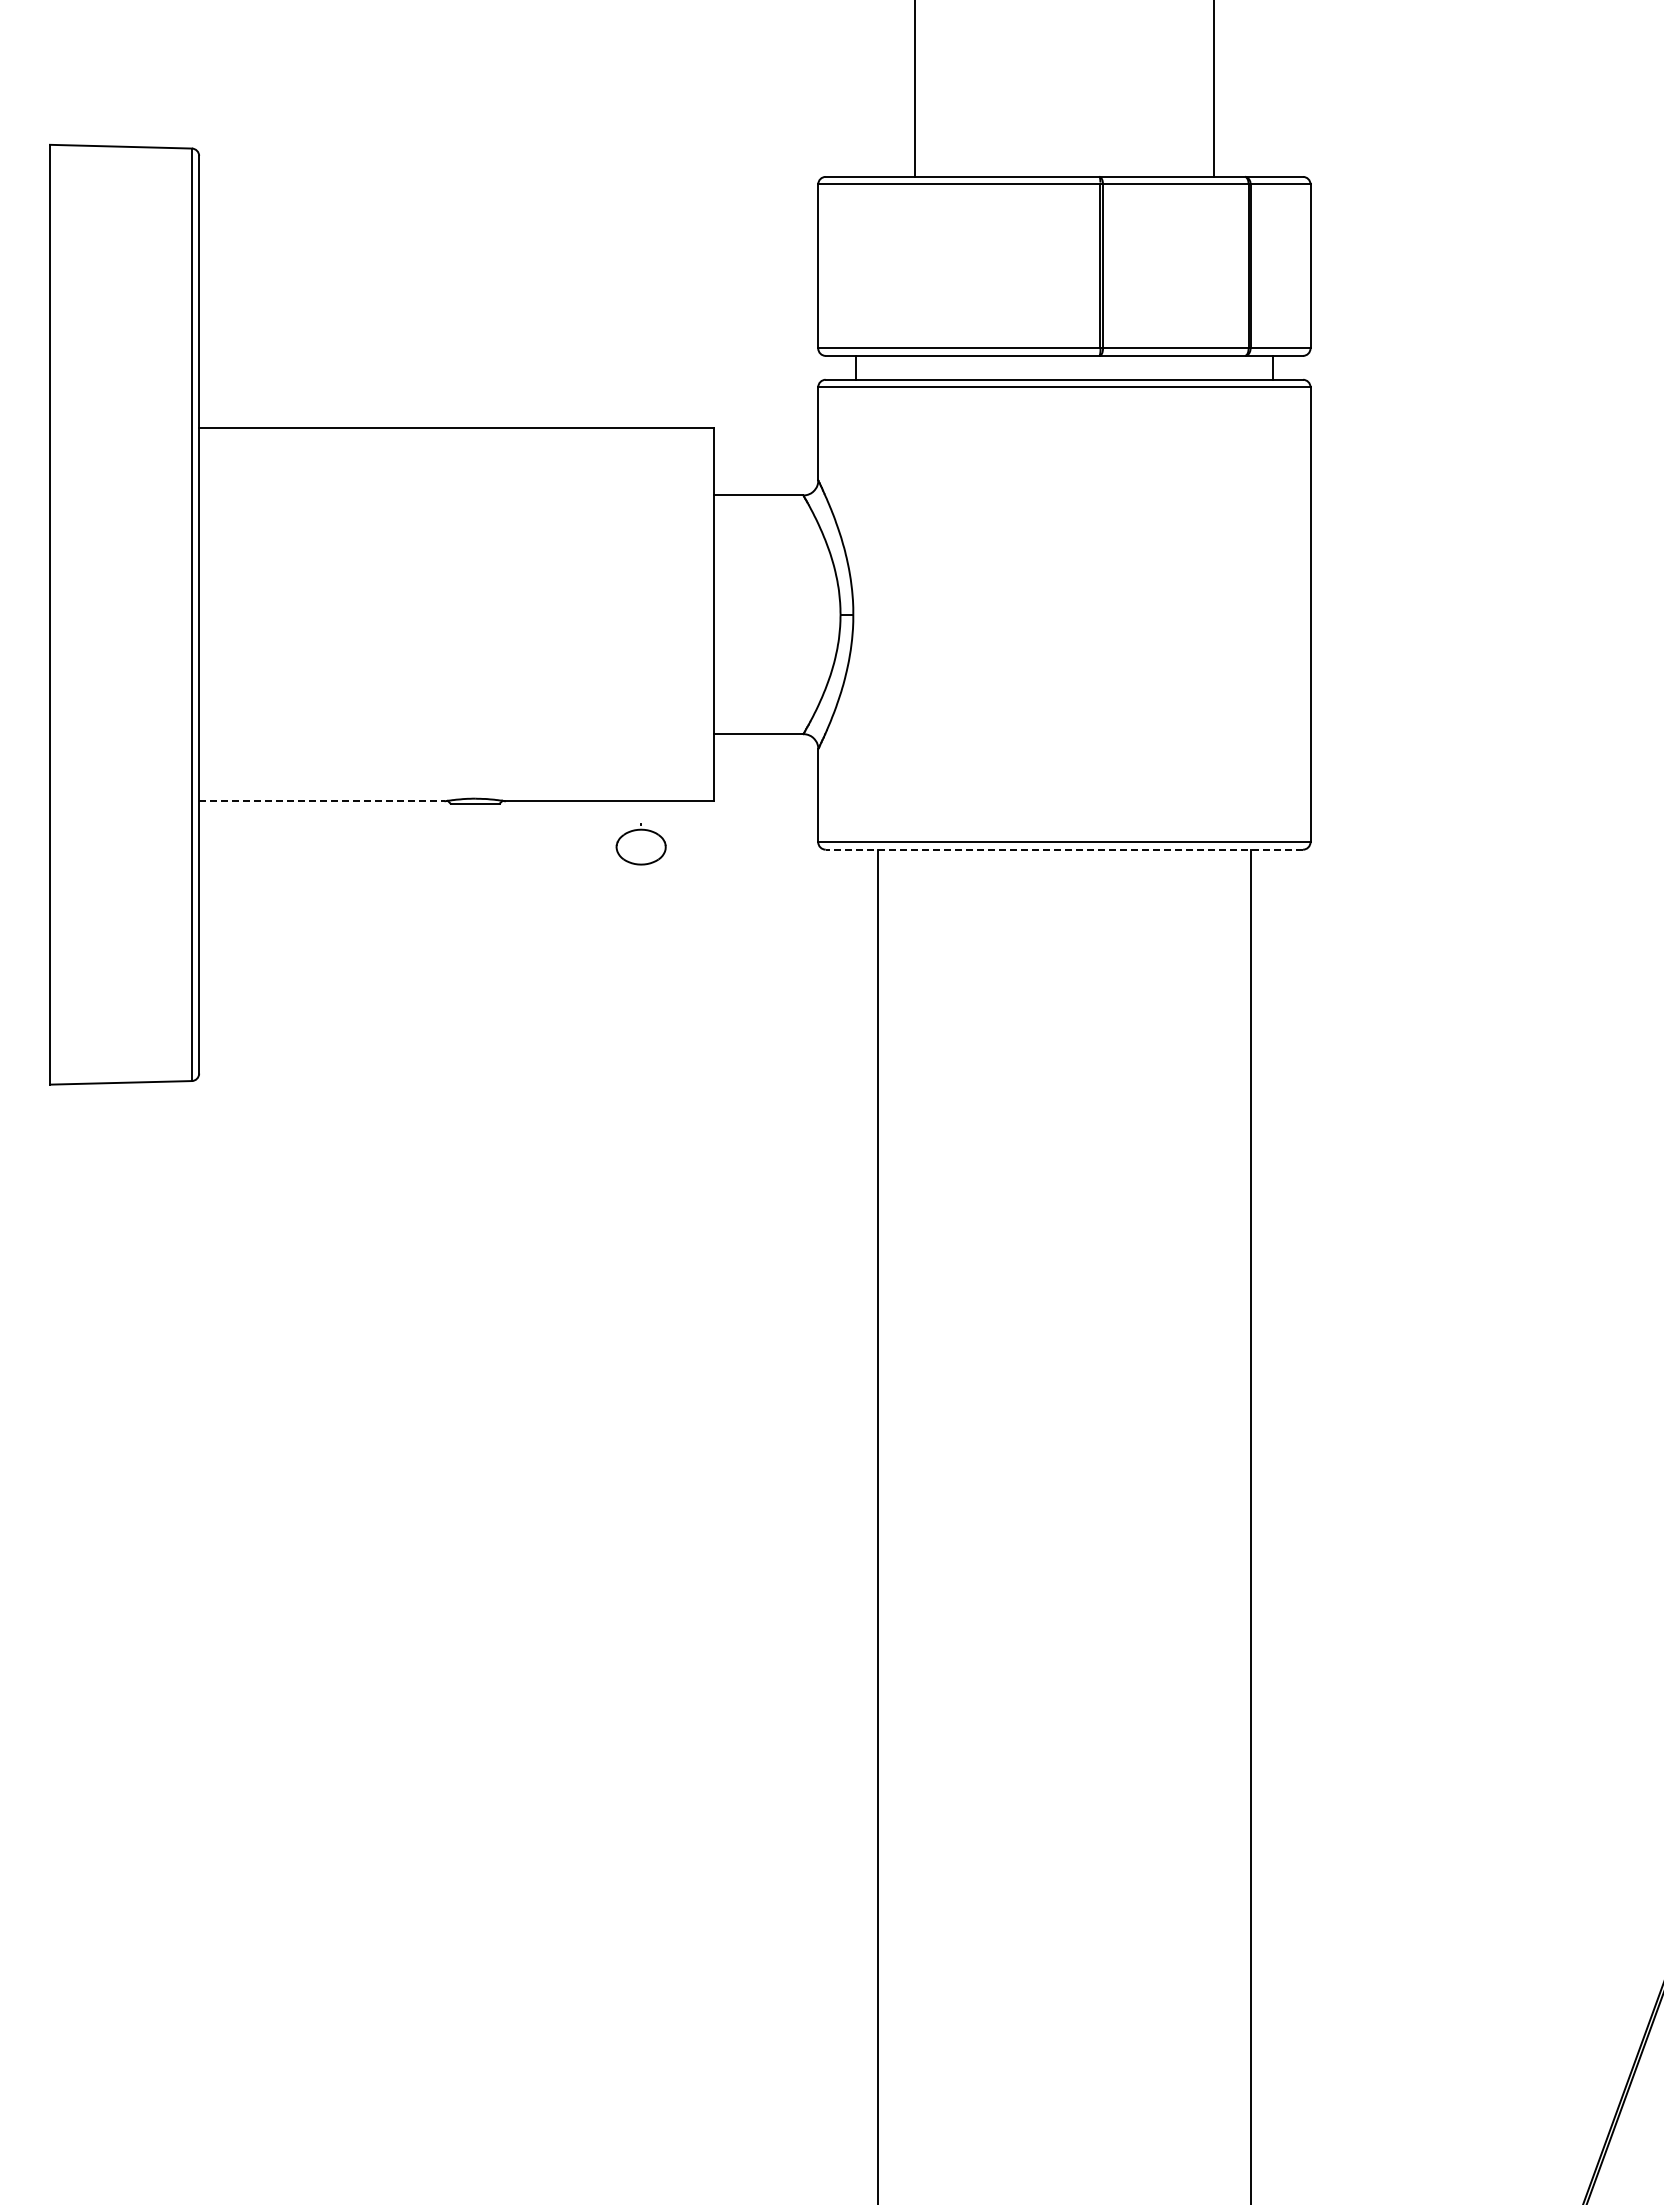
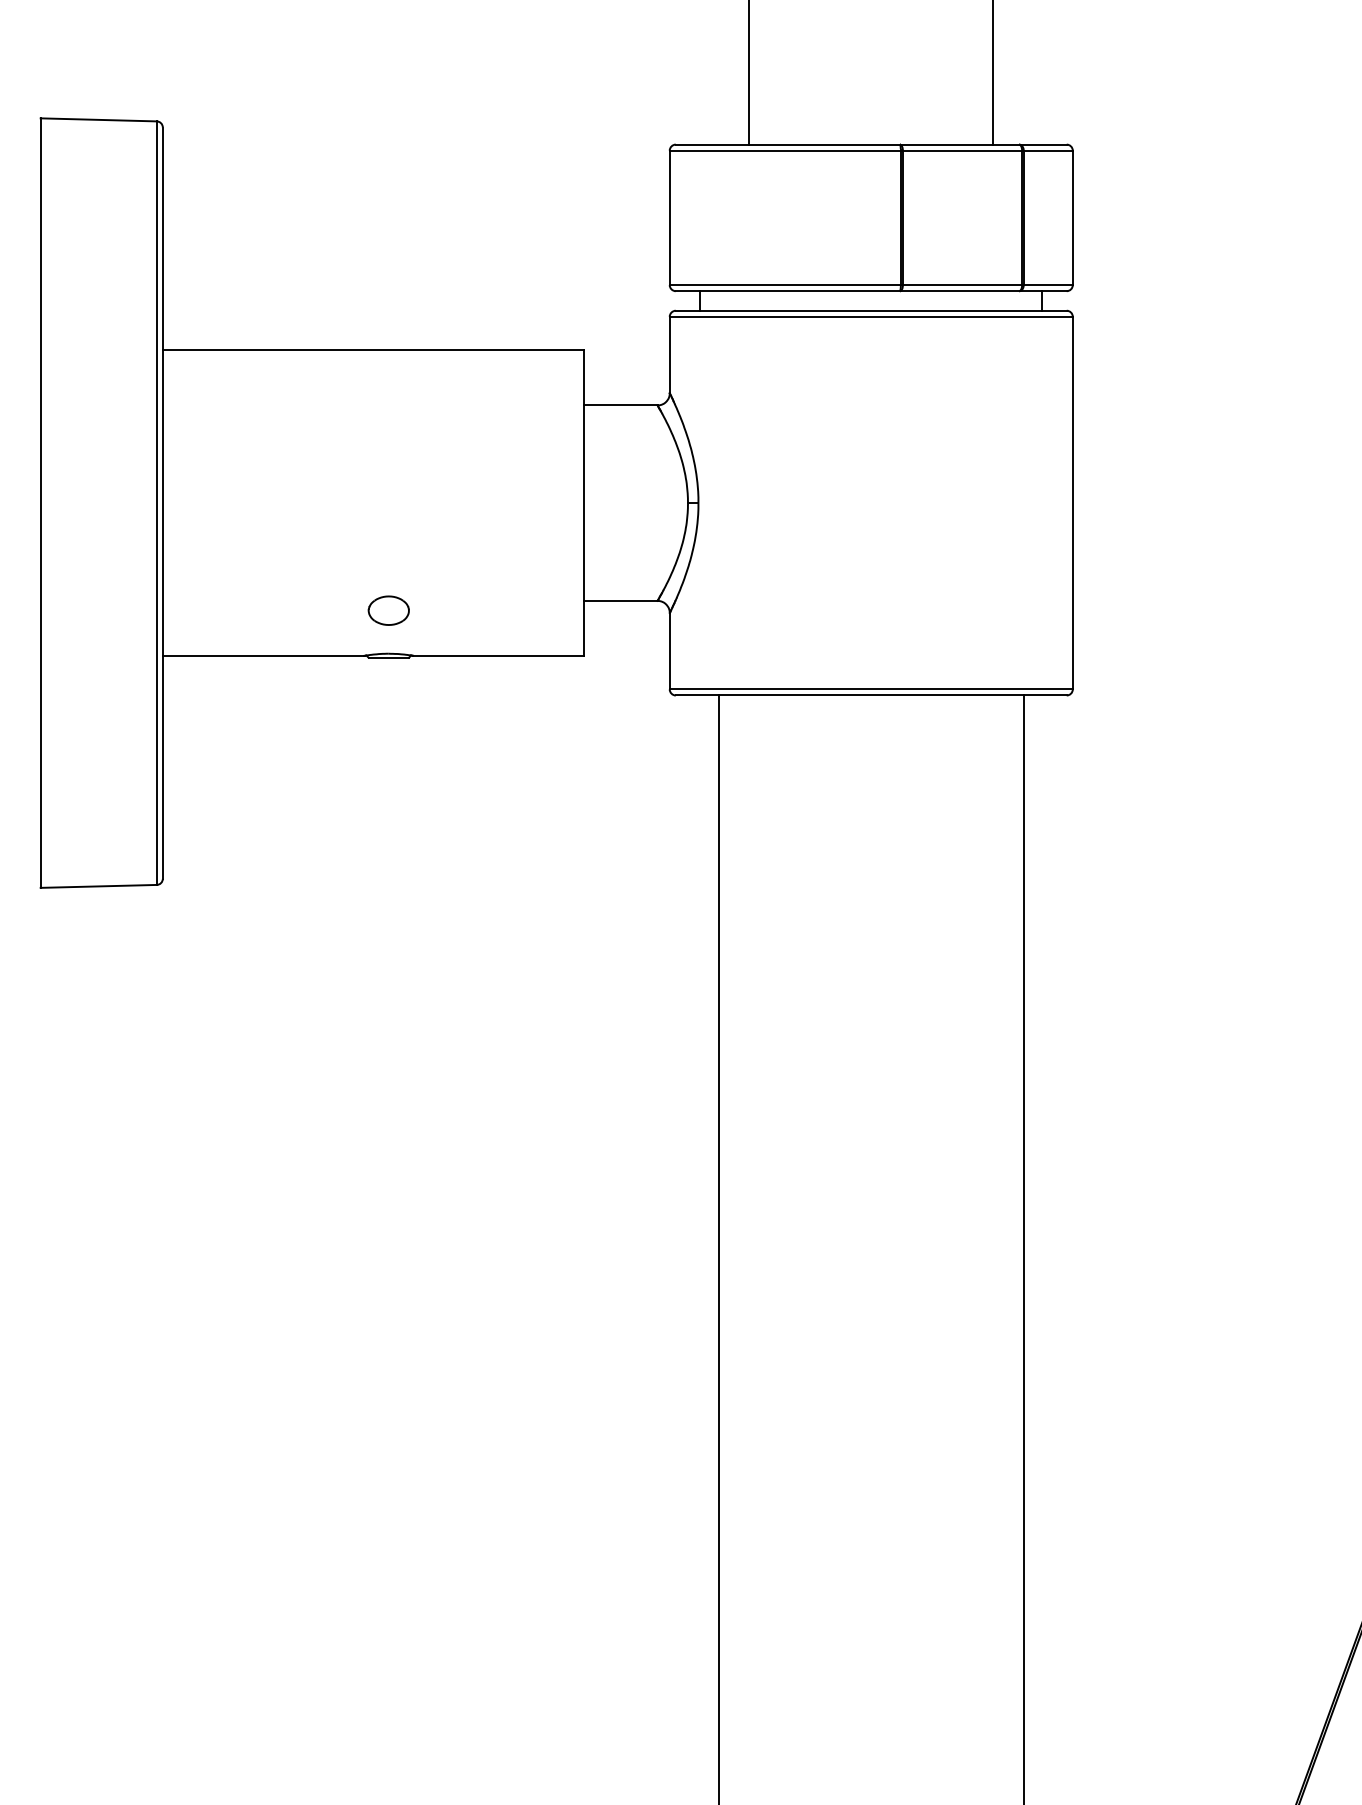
line: (322, 801) -> (263, 656), dashed -> solid
part: (640, 844) -> (388, 608), moved
line: (1064, 849) -> (871, 695), dashed -> solid

